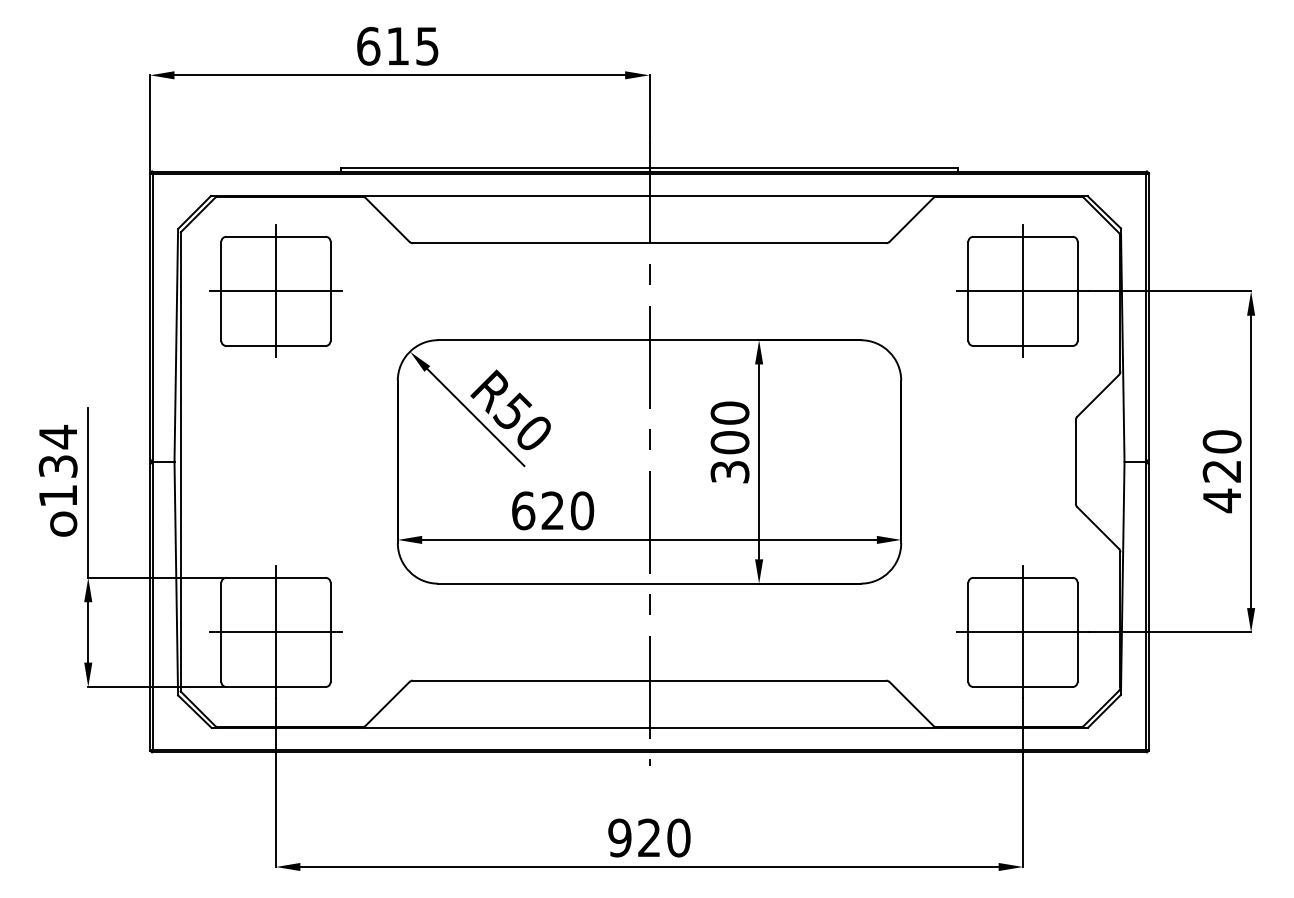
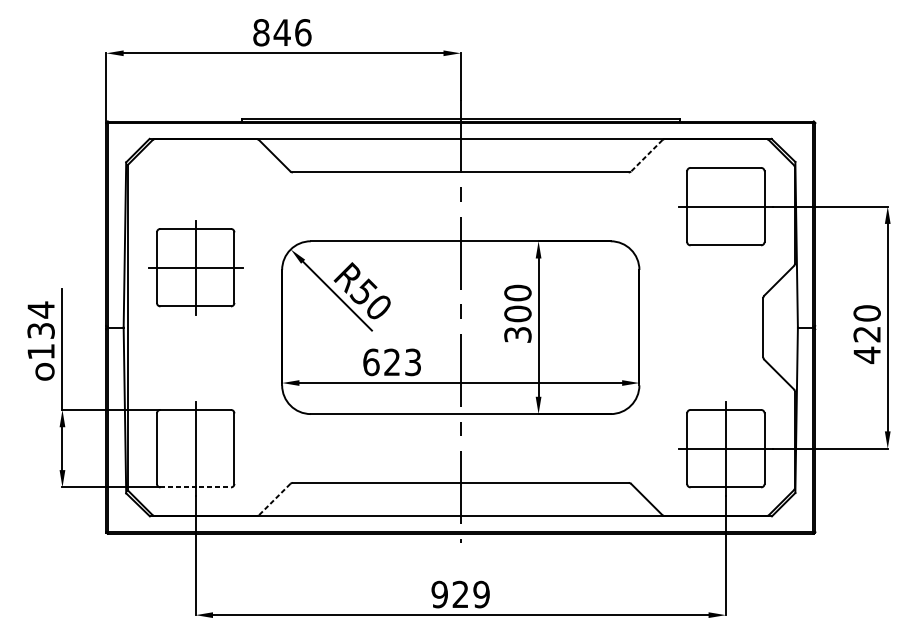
text: (398, 46) -> (282, 32), 615 -> 846
line: (911, 220) -> (646, 156), solid -> dashed
part: (275, 290) -> (195, 267), moved
line: (1023, 291) -> (726, 206), removed
text: (582, 510) -> (413, 362), 620 -> 623
line: (275, 632) -> (195, 448), removed
line: (276, 686) -> (196, 487), solid -> dashed
line: (387, 704) -> (274, 499), solid -> dashed
text: (678, 837) -> (481, 594), 920 -> 929

